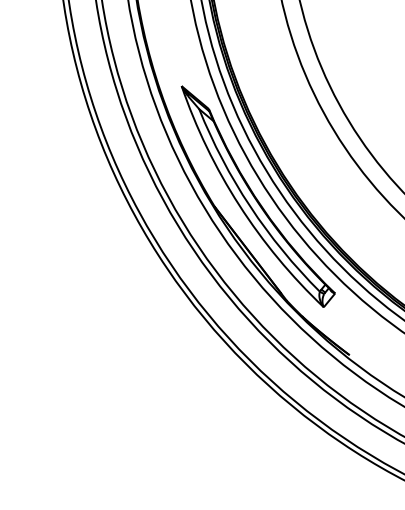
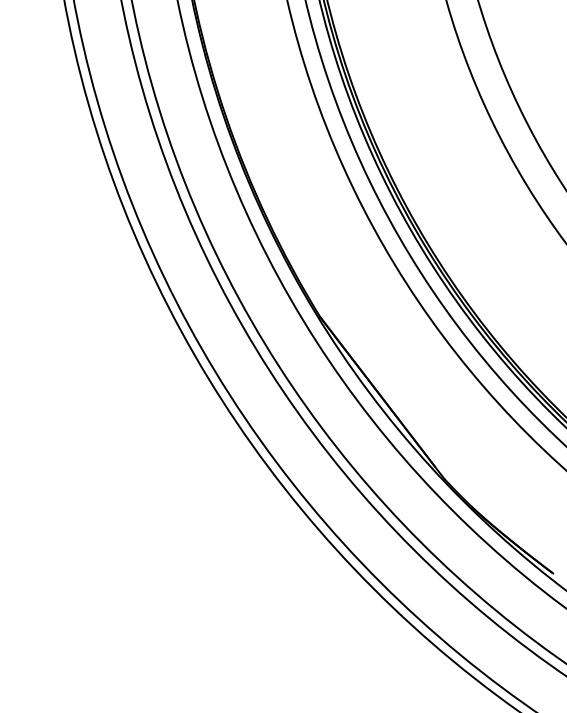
part: (257, 196) -> (394, 298), removed

